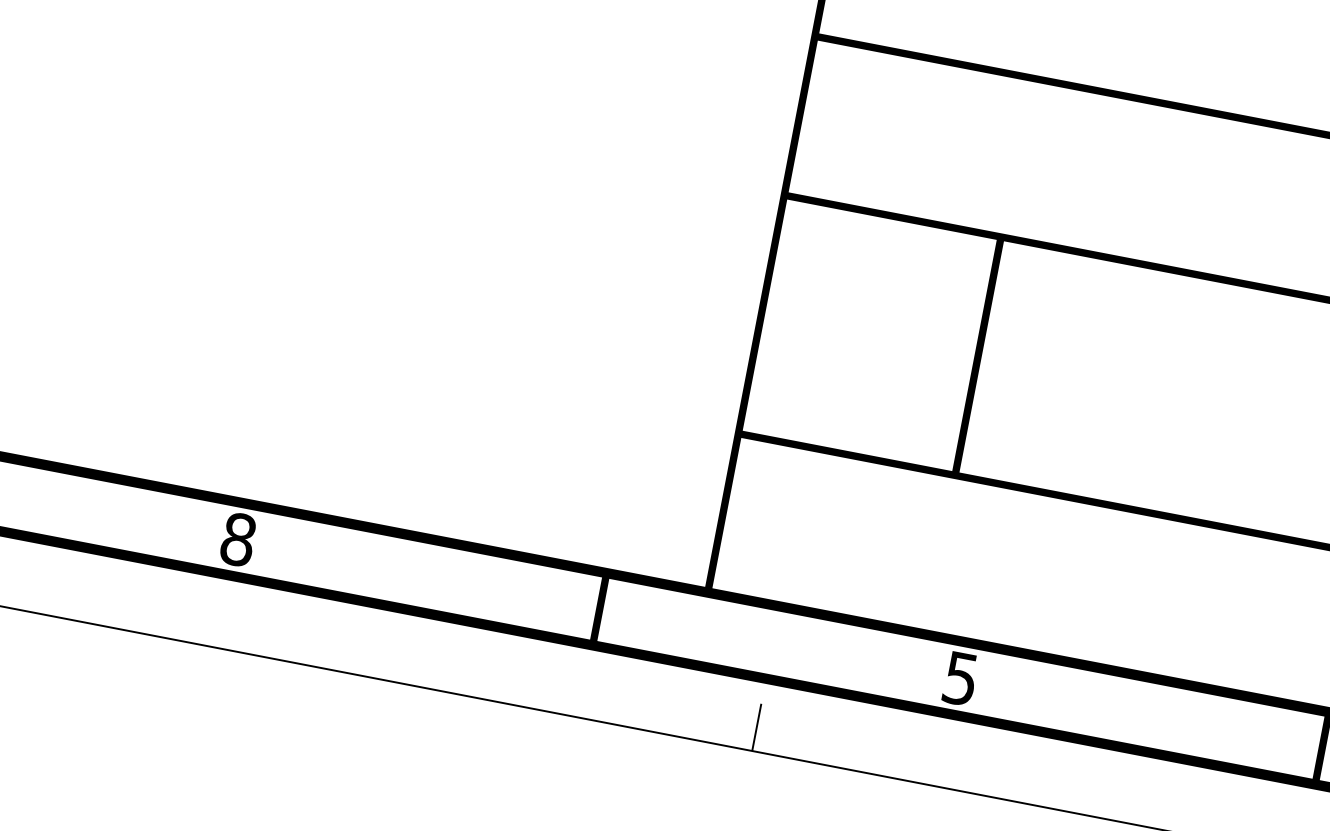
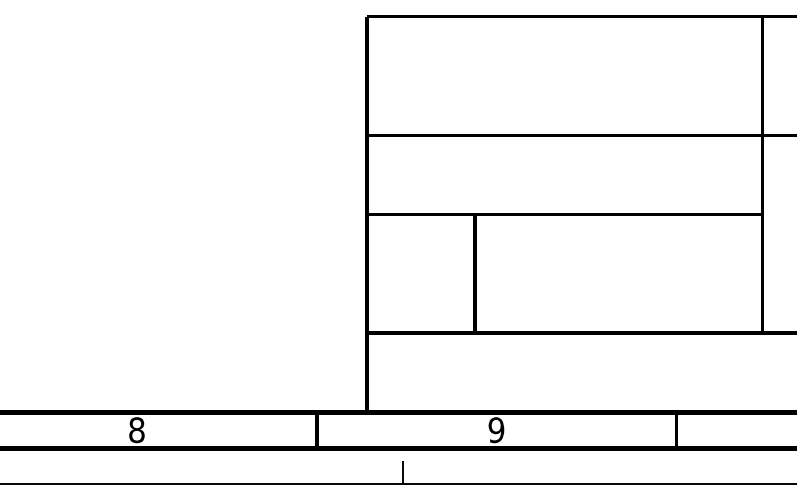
text: (961, 677) -> (496, 429), 5 -> 9

